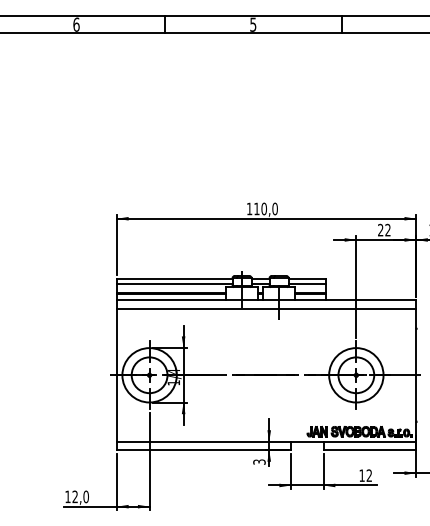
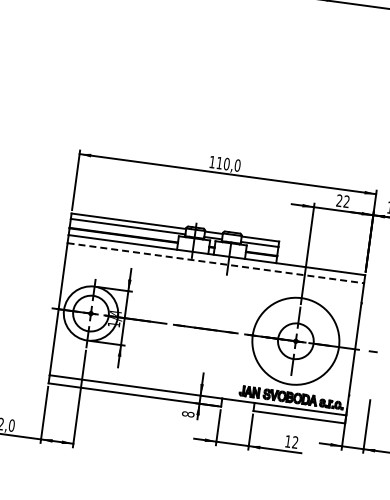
line: (266, 308) -> (215, 263), solid -> dashed
circle: (356, 375) -> (296, 341), size x1.6
text: (259, 461) -> (188, 413), 3 -> 8

